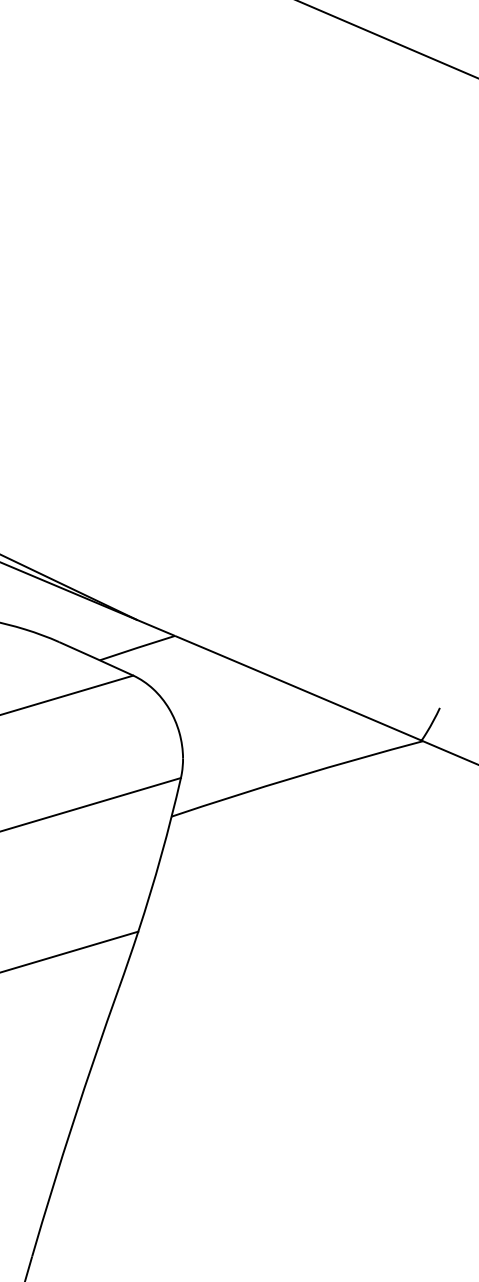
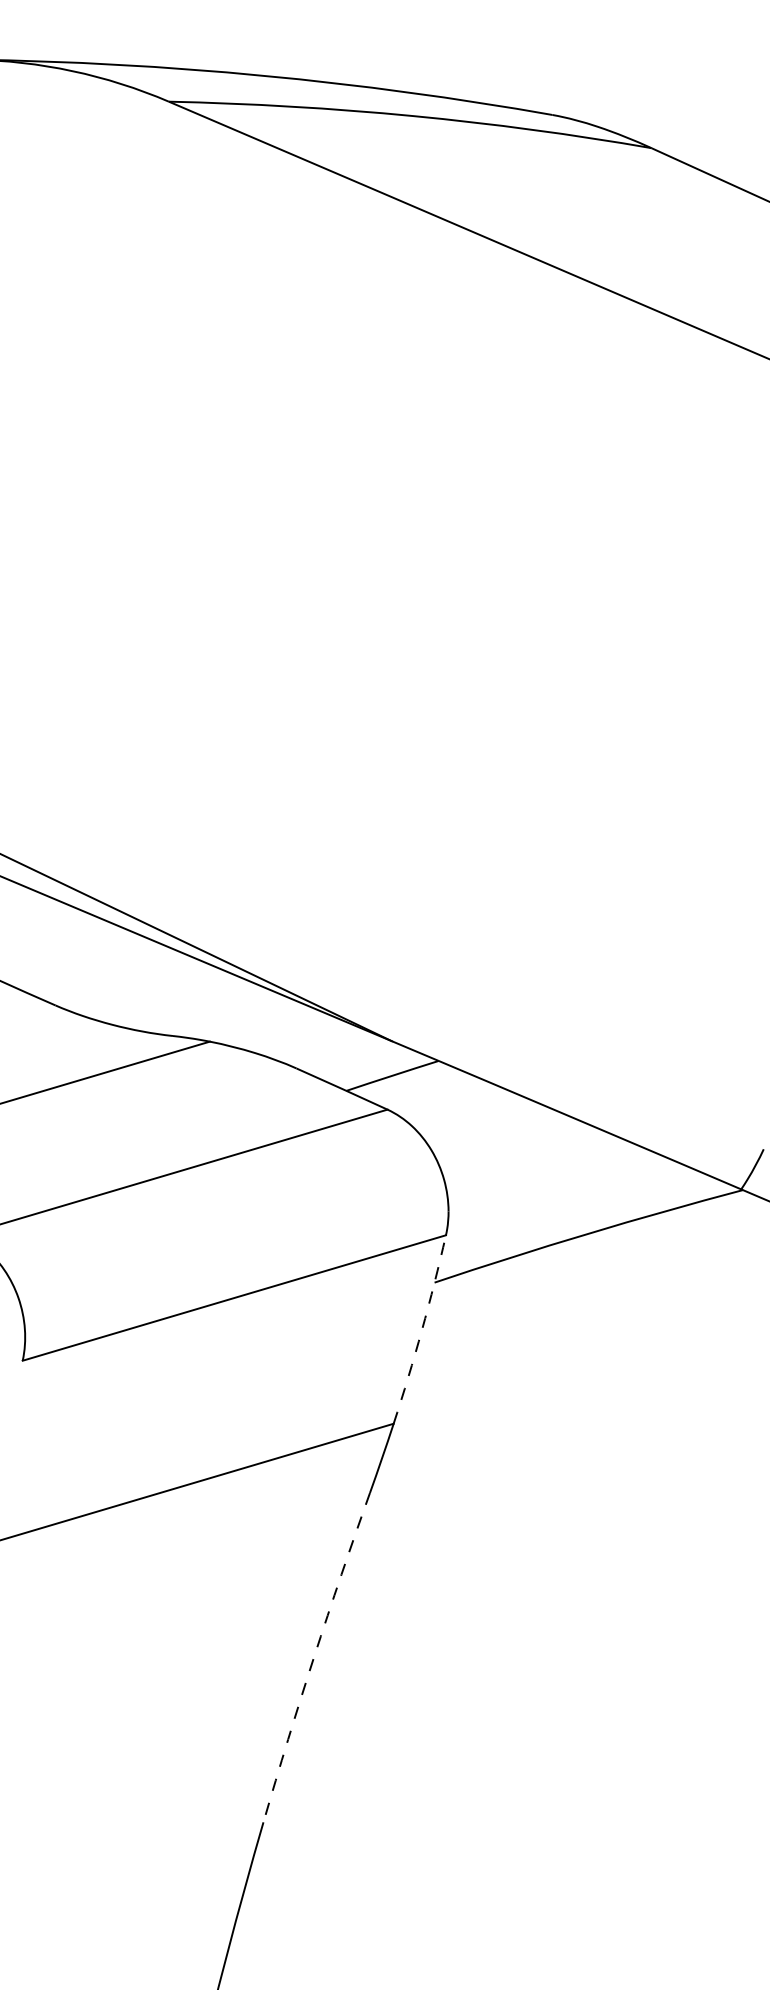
arc: (160, 855) -> (421, 1330), solid -> dashed
arc: (73, 1121) -> (314, 1656), solid -> dashed

